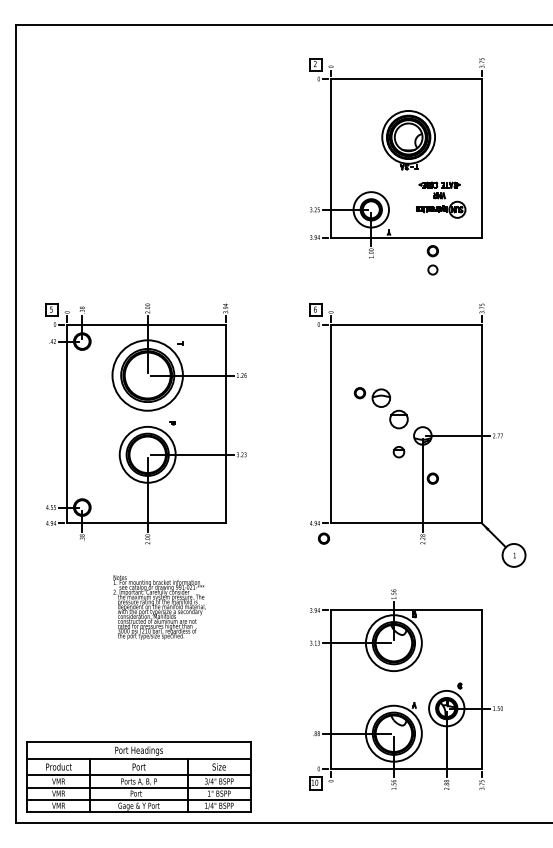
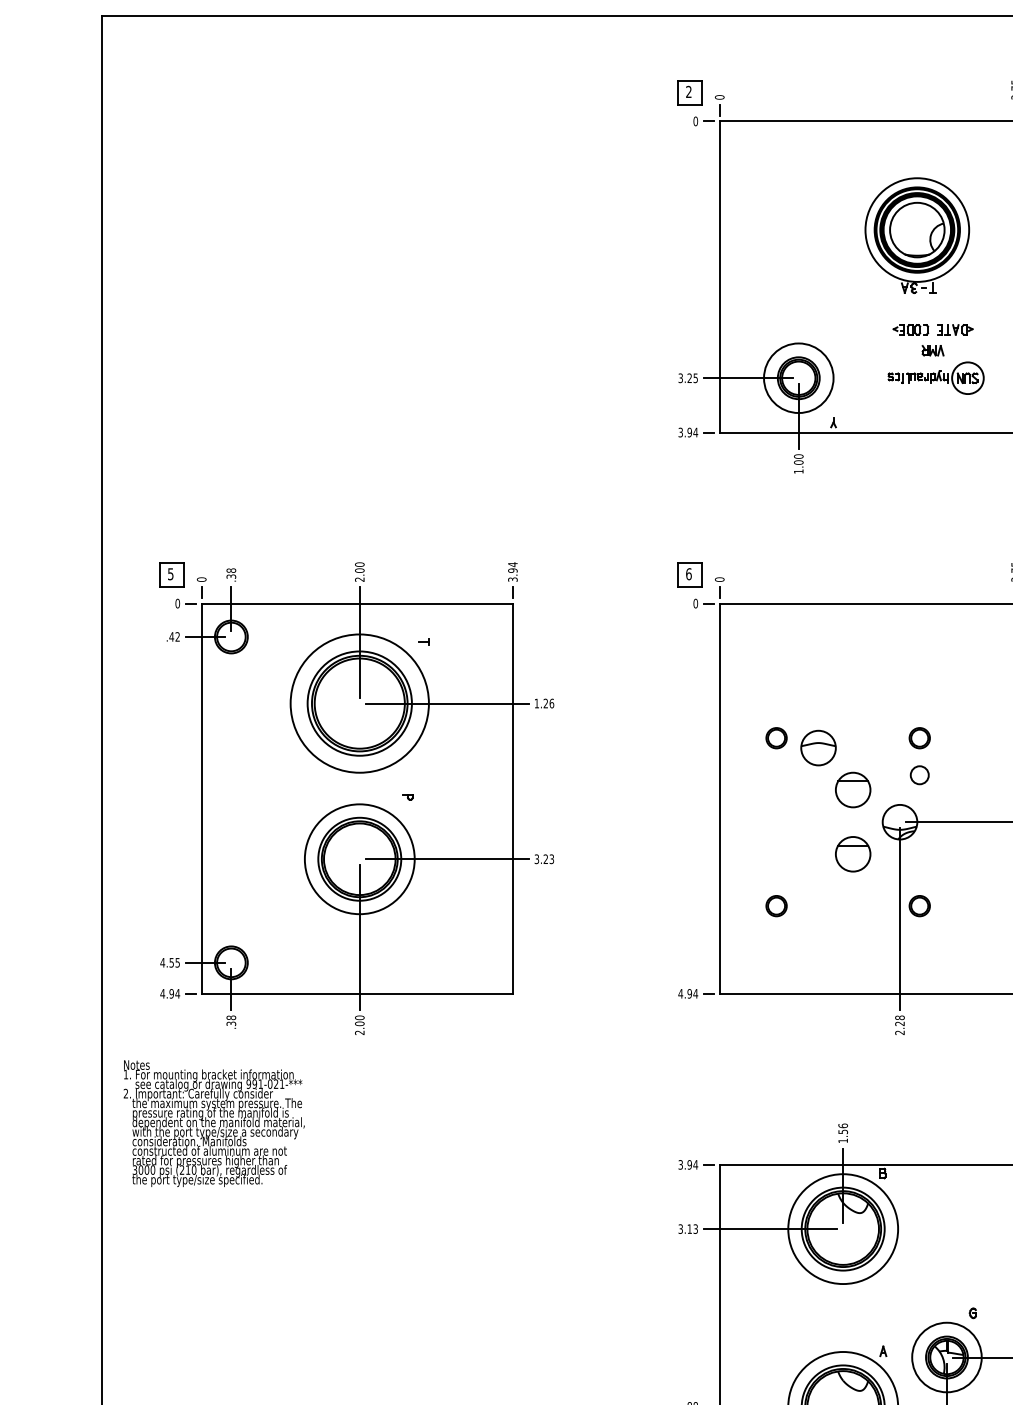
part: (408, 140) -> (916, 236), moved
part: (432, 260) -> (918, 756), moved
part: (398, 451) -> (852, 852), size x1.67
part: (323, 538) -> (775, 905), moved
text: (159, 607) -> (214, 1123), moved

